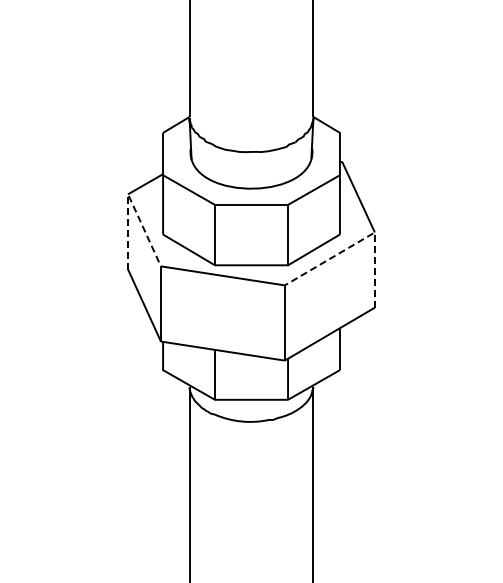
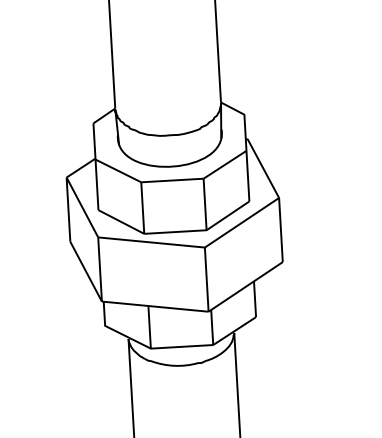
line: (128, 196) -> (67, 179), dashed -> solid
line: (362, 239) -> (268, 204), dashed -> solid

